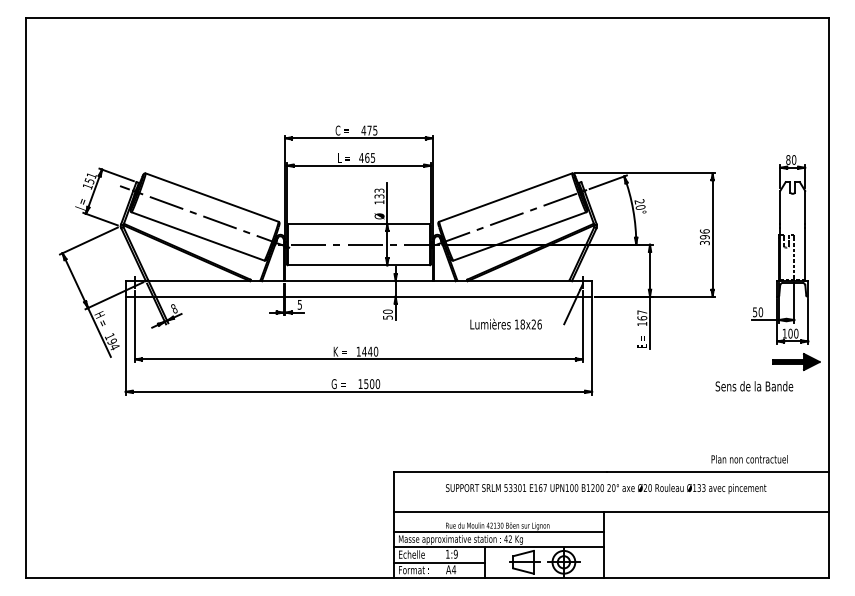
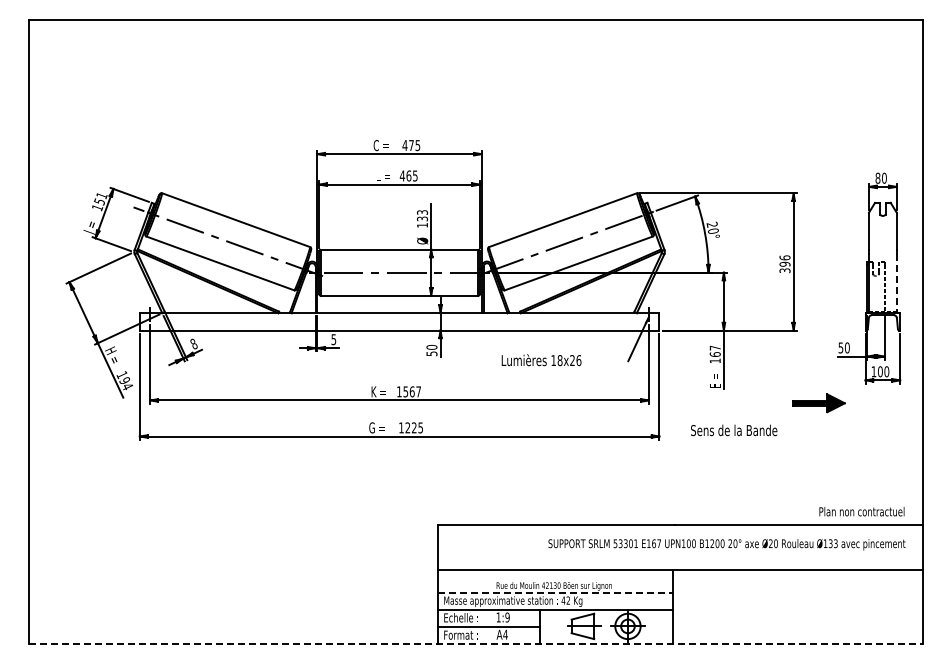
line: (804, 255) -> (896, 284), solid -> dashed
text: (506, 324) -> (541, 360), moved
text: (370, 351) -> (412, 391), 1440 -> 1567
part: (796, 362) -> (818, 403), moved
text: (372, 383) -> (414, 427), 1500 -> 1225
text: (754, 386) -> (734, 430), moved
text: (749, 459) -> (861, 511), moved
text: (605, 488) -> (726, 544), moved
line: (499, 531) -> (556, 592), solid -> dashed
line: (427, 577) -> (476, 643), solid -> dashed

